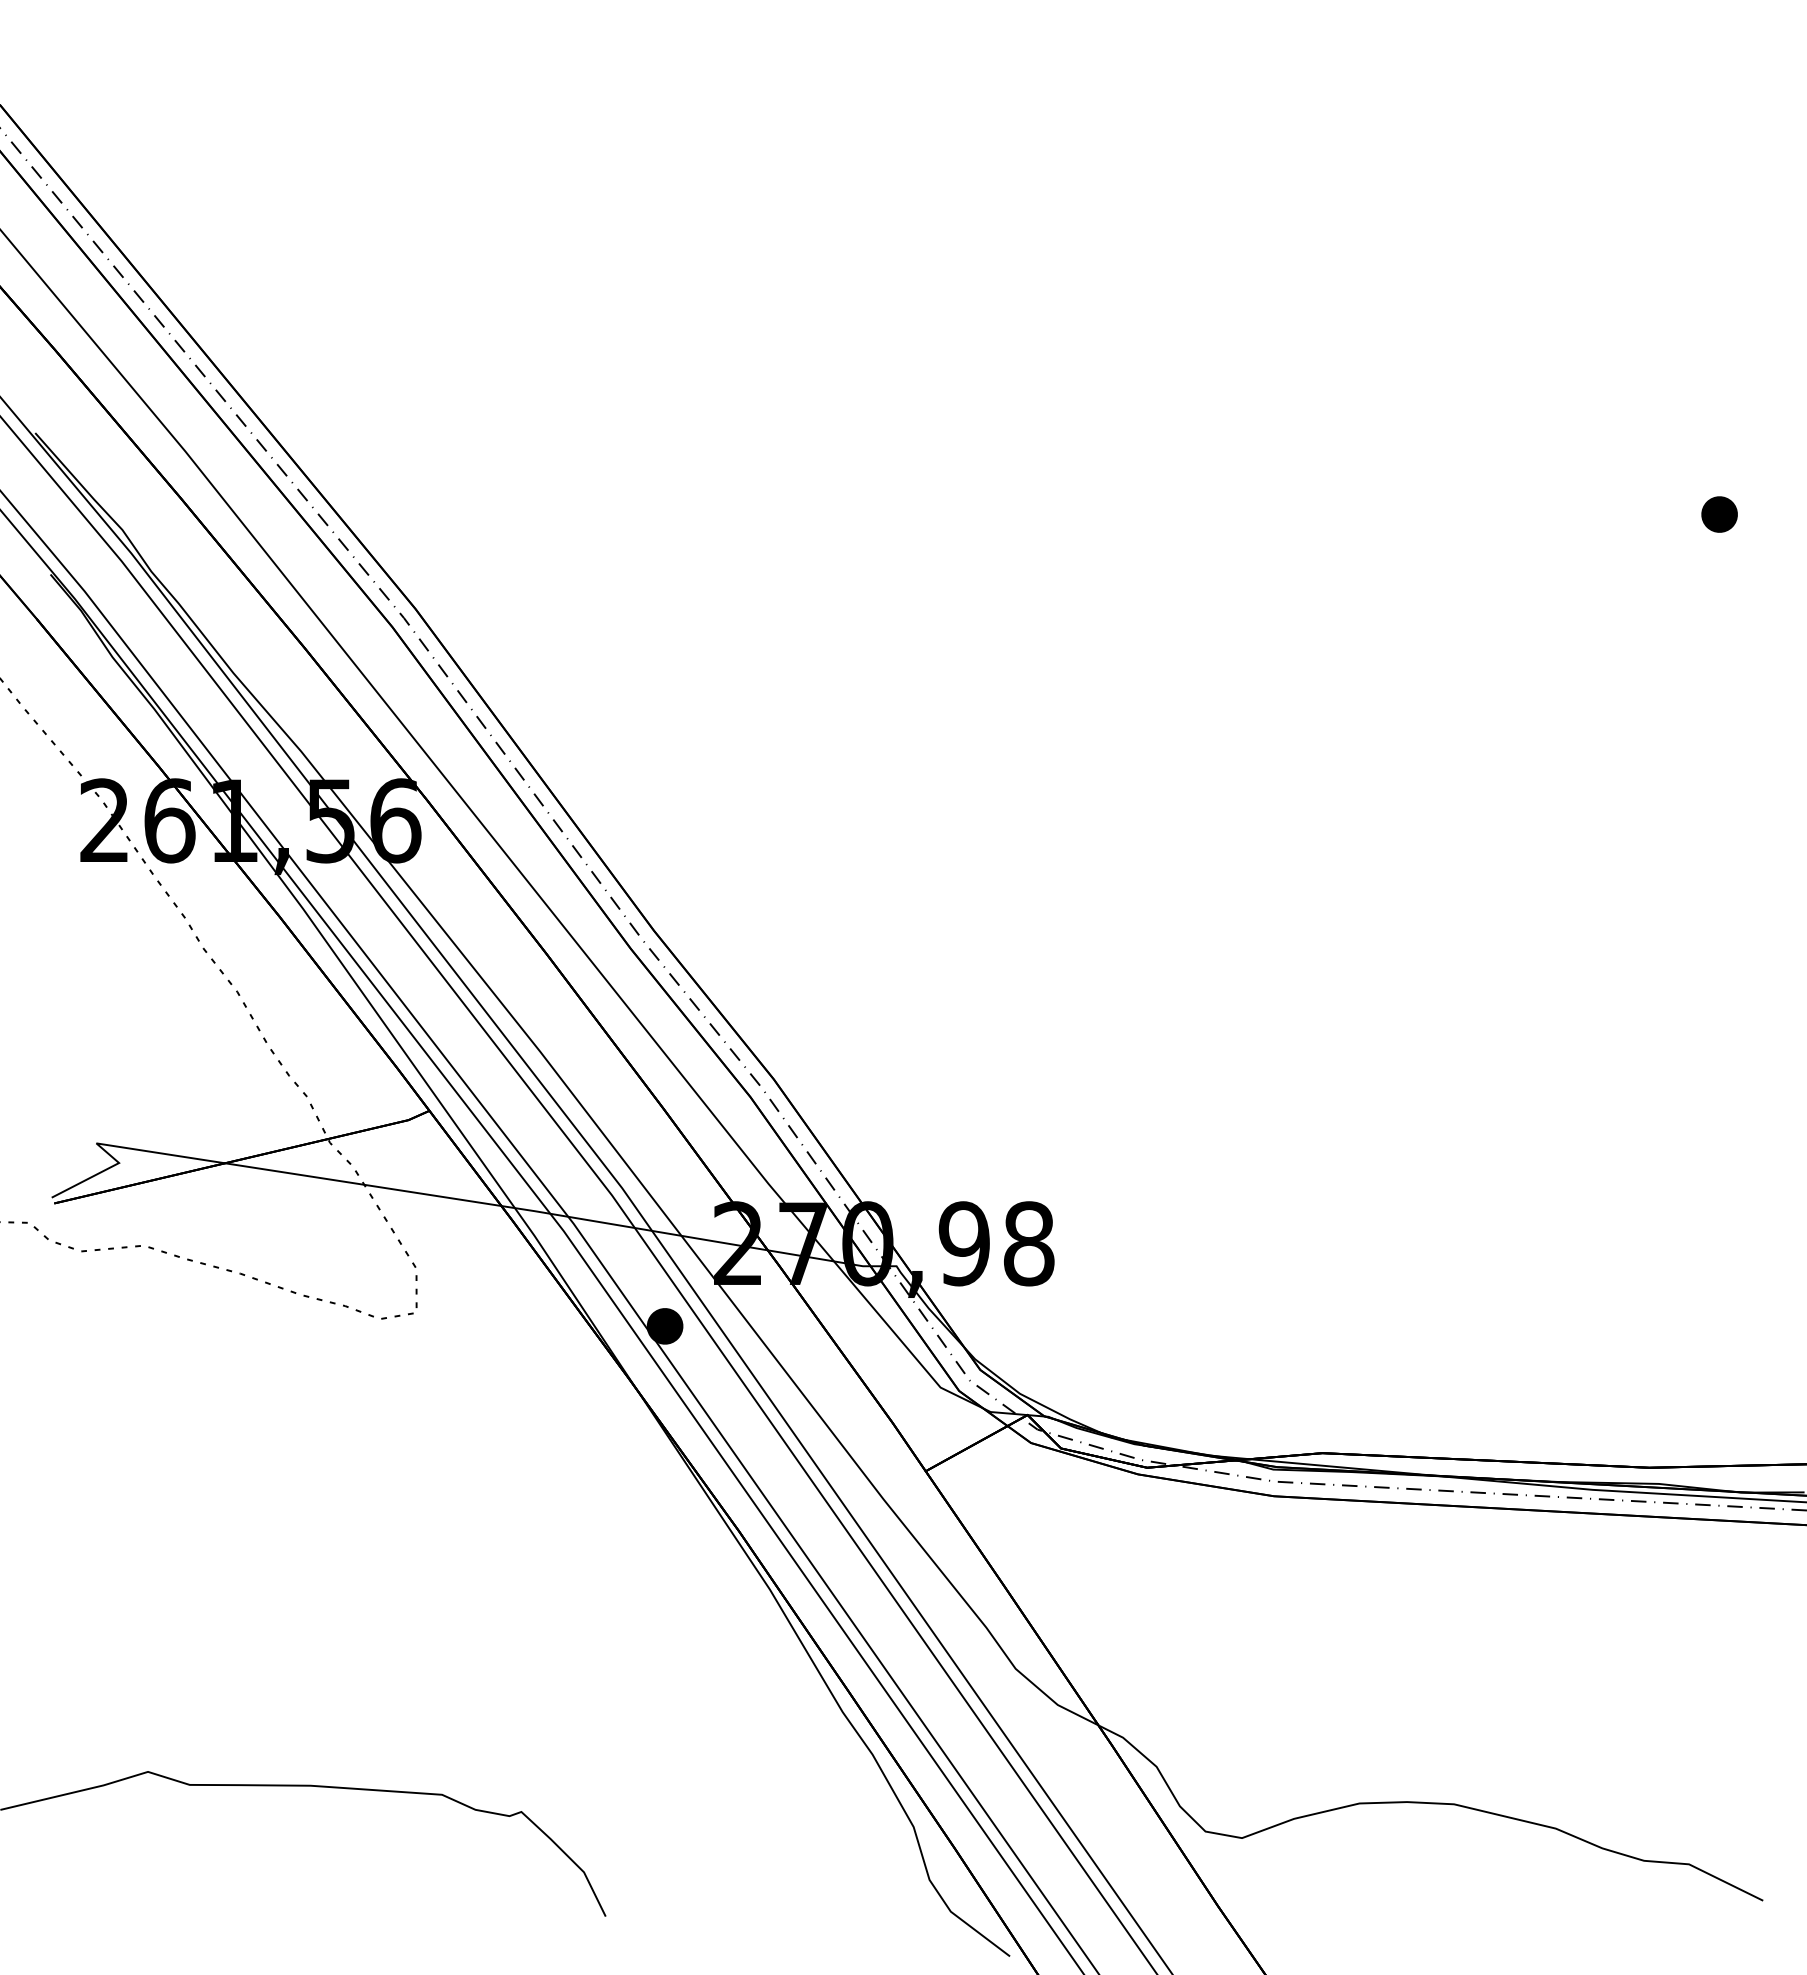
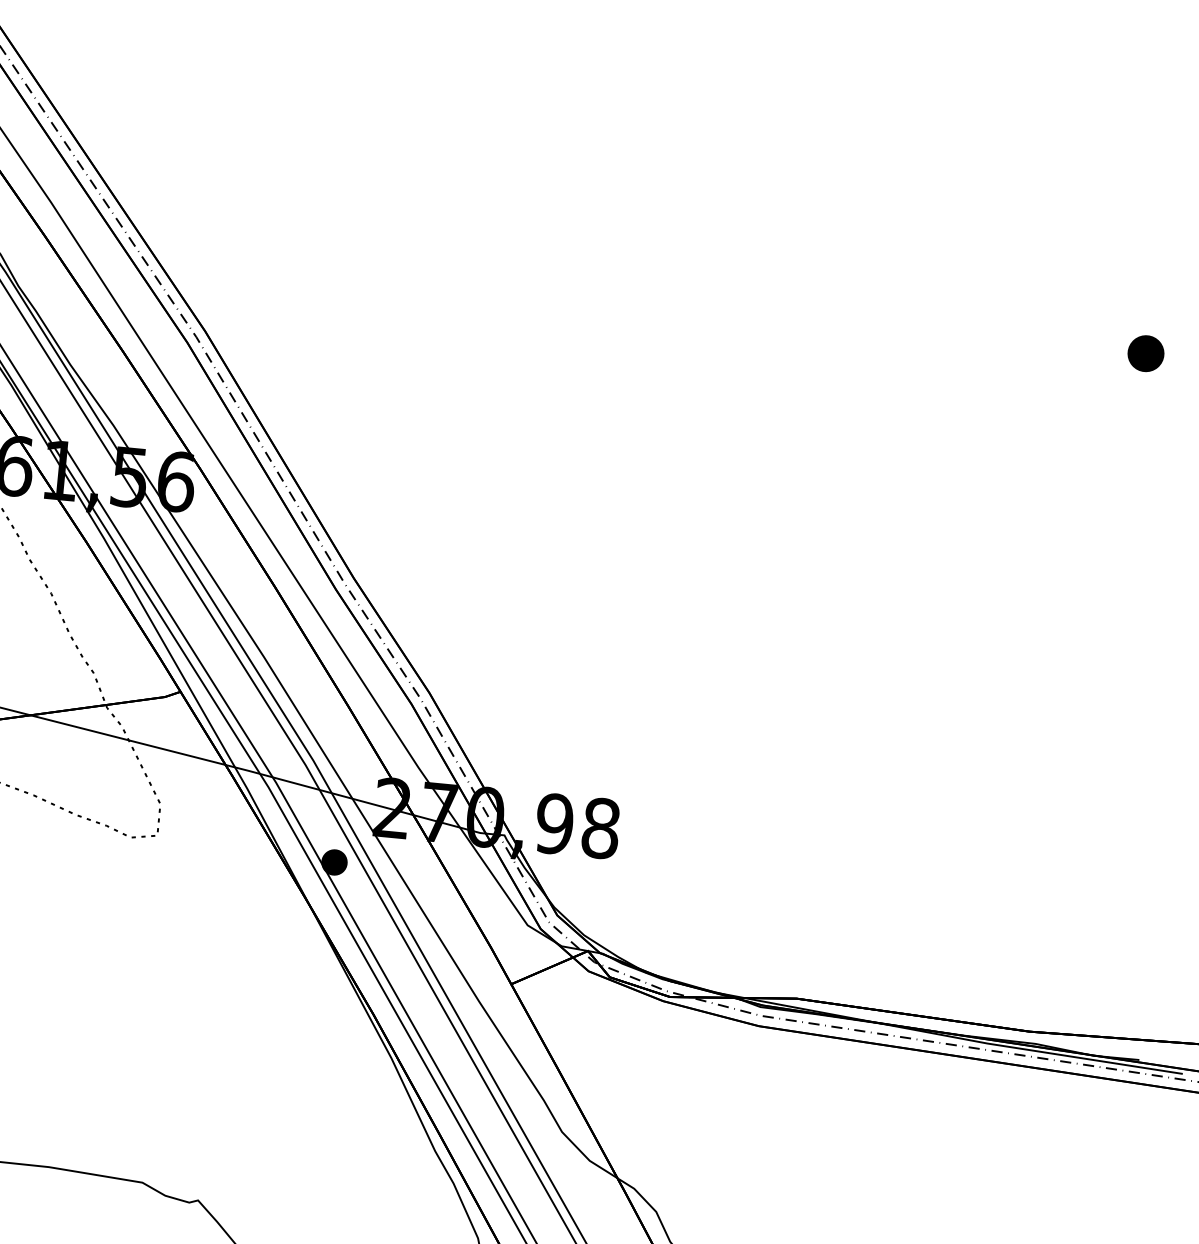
part: (1719, 514) -> (1145, 353), size x1.4

